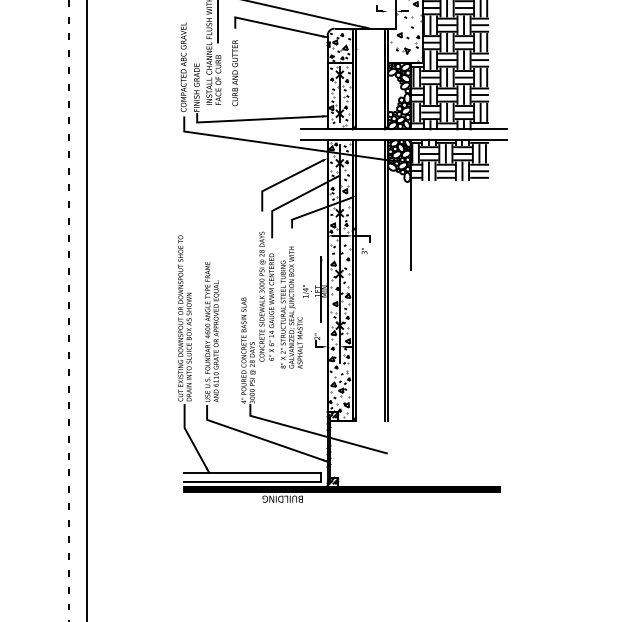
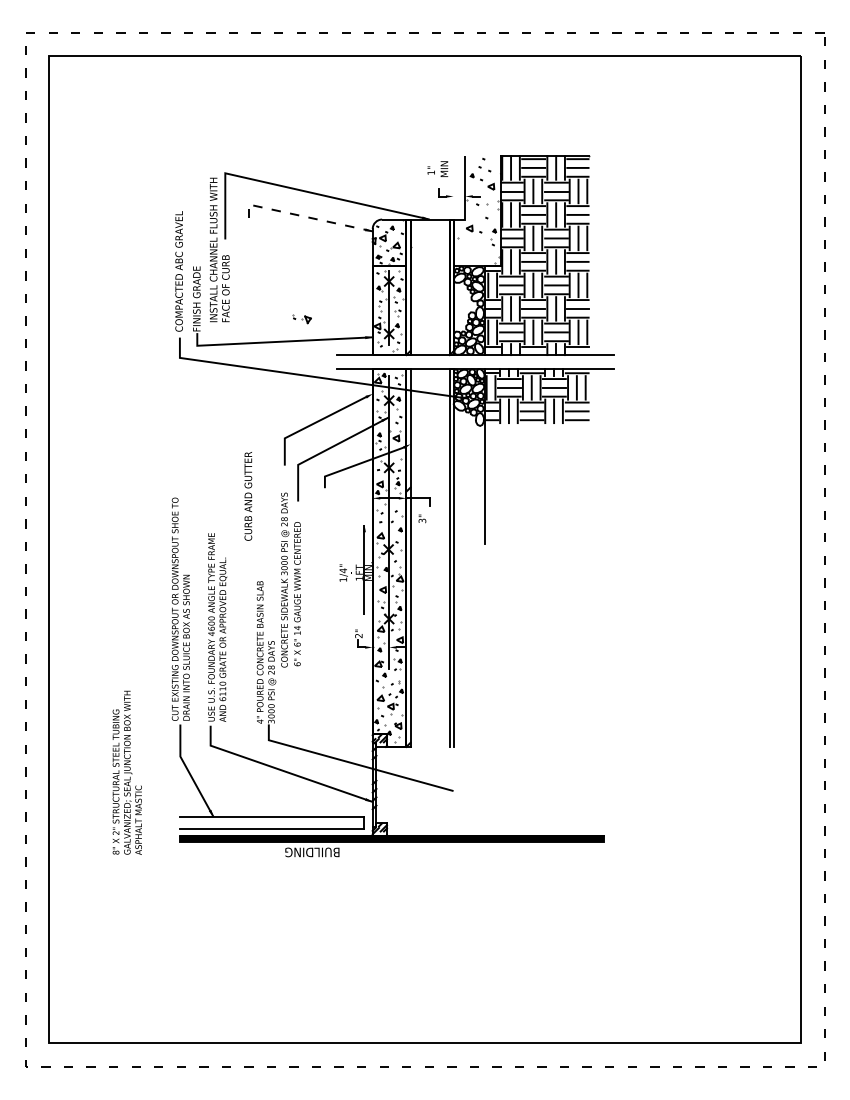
line: (274, 26) -> (301, 216), solid -> dashed
part: (402, 50) -> (301, 319), moved
text: (235, 73) -> (248, 496), moved
text: (291, 307) -> (126, 772), moved

